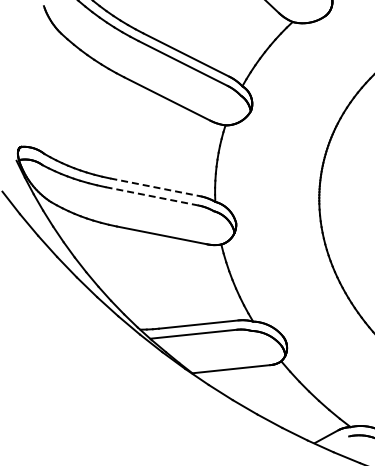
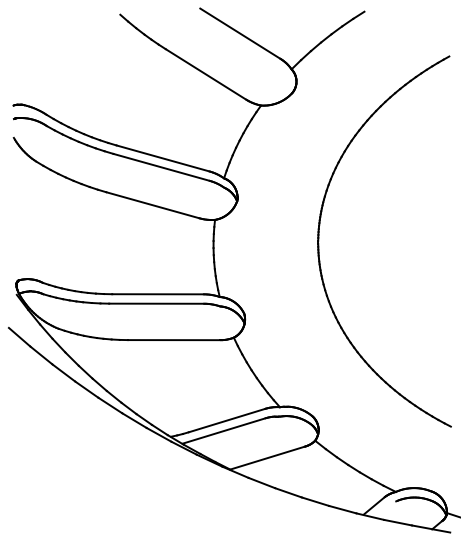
line: (155, 187) -> (158, 294), dashed -> solid
line: (151, 196) -> (156, 303), dashed -> solid

